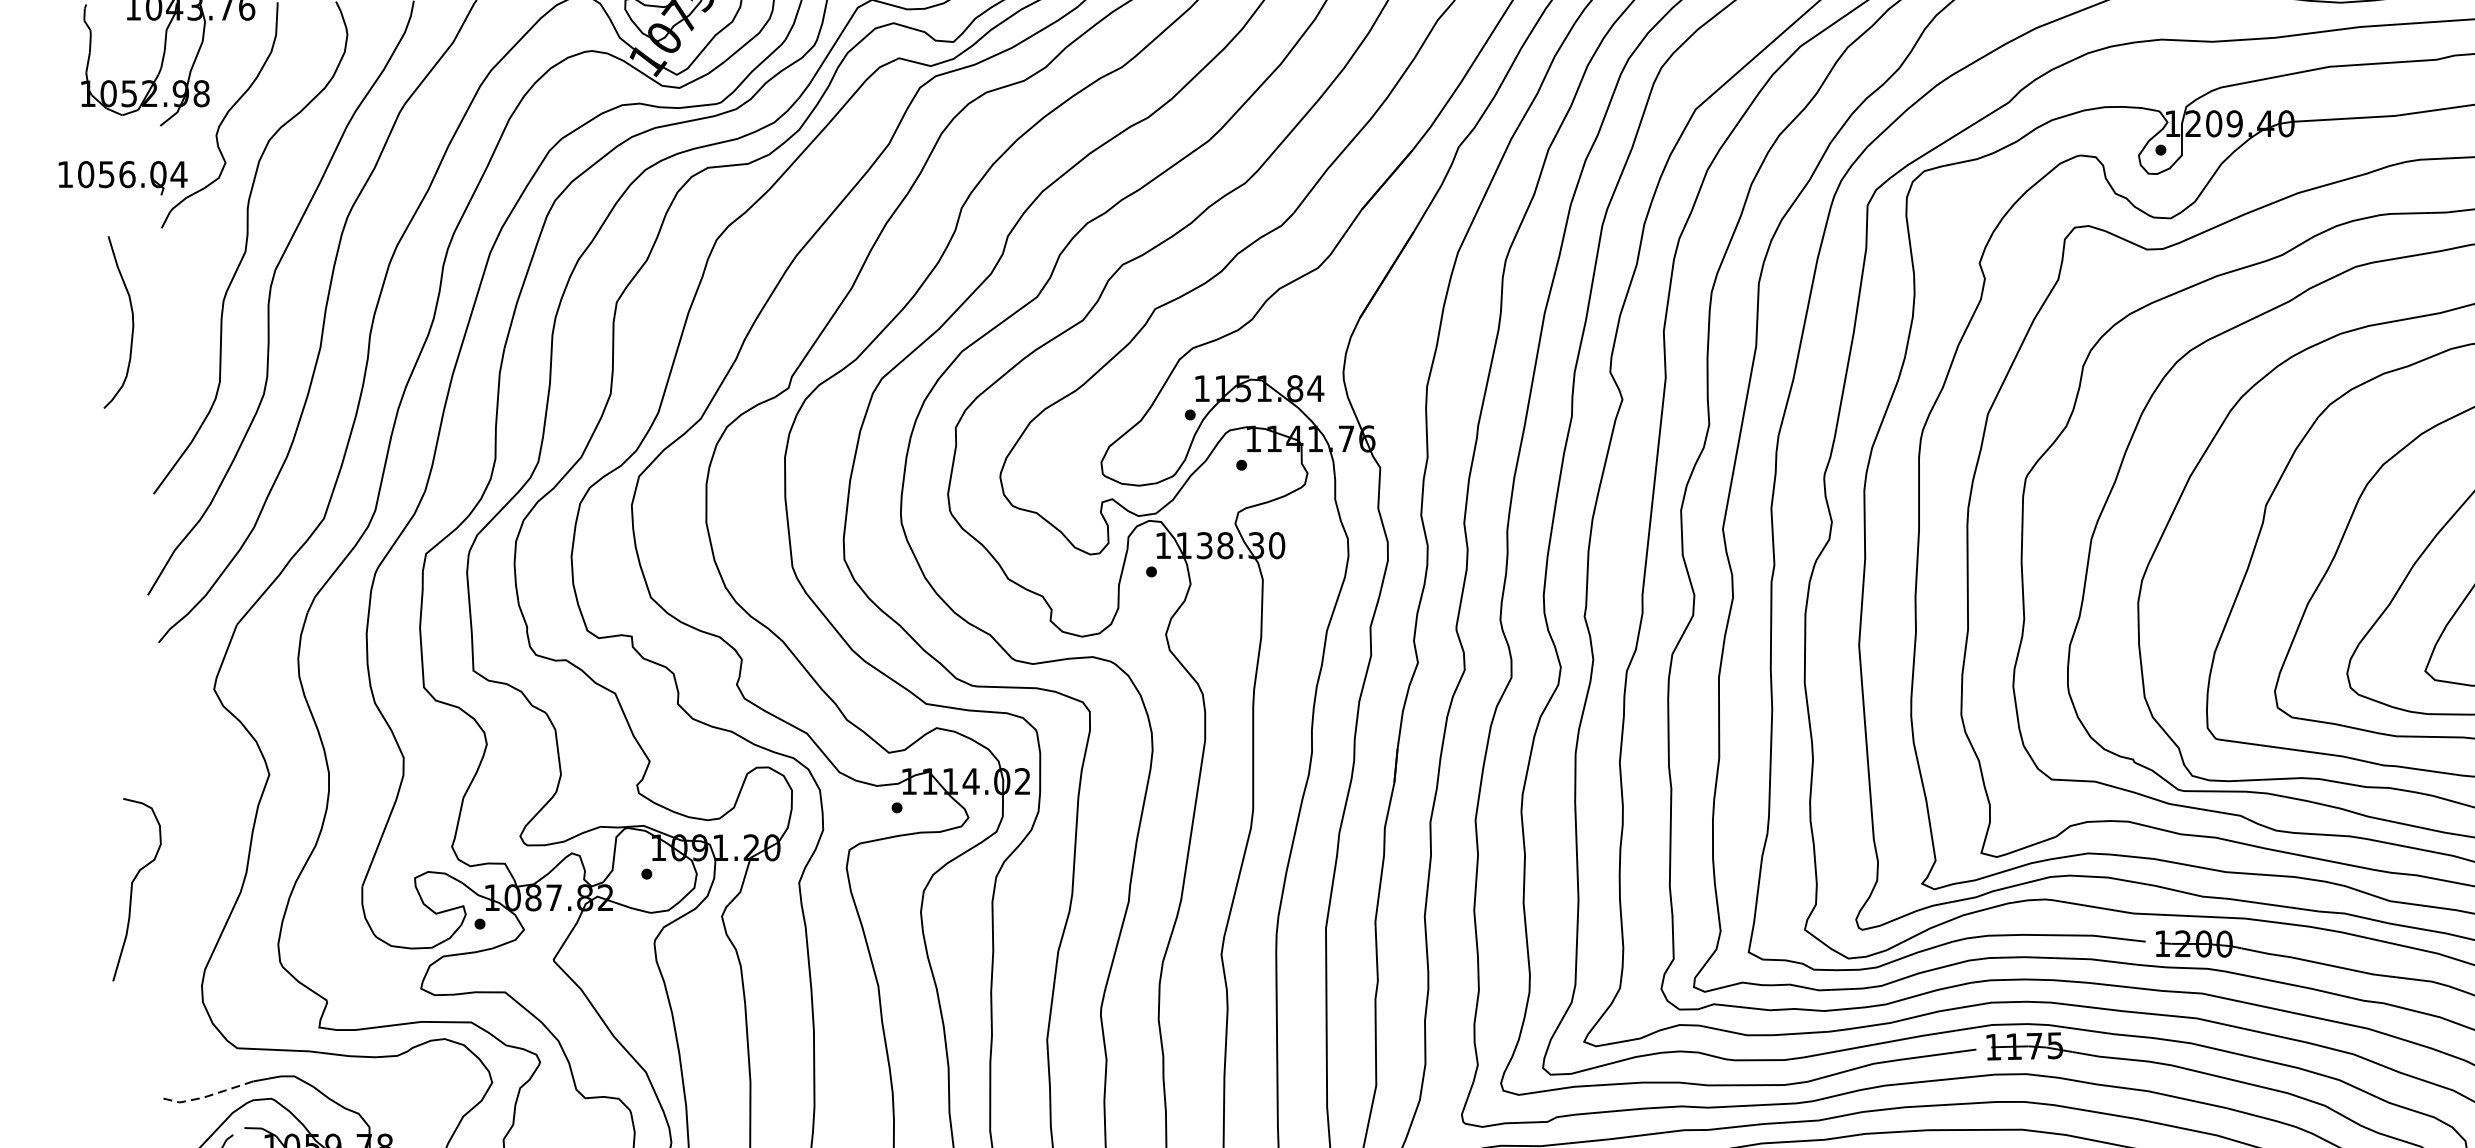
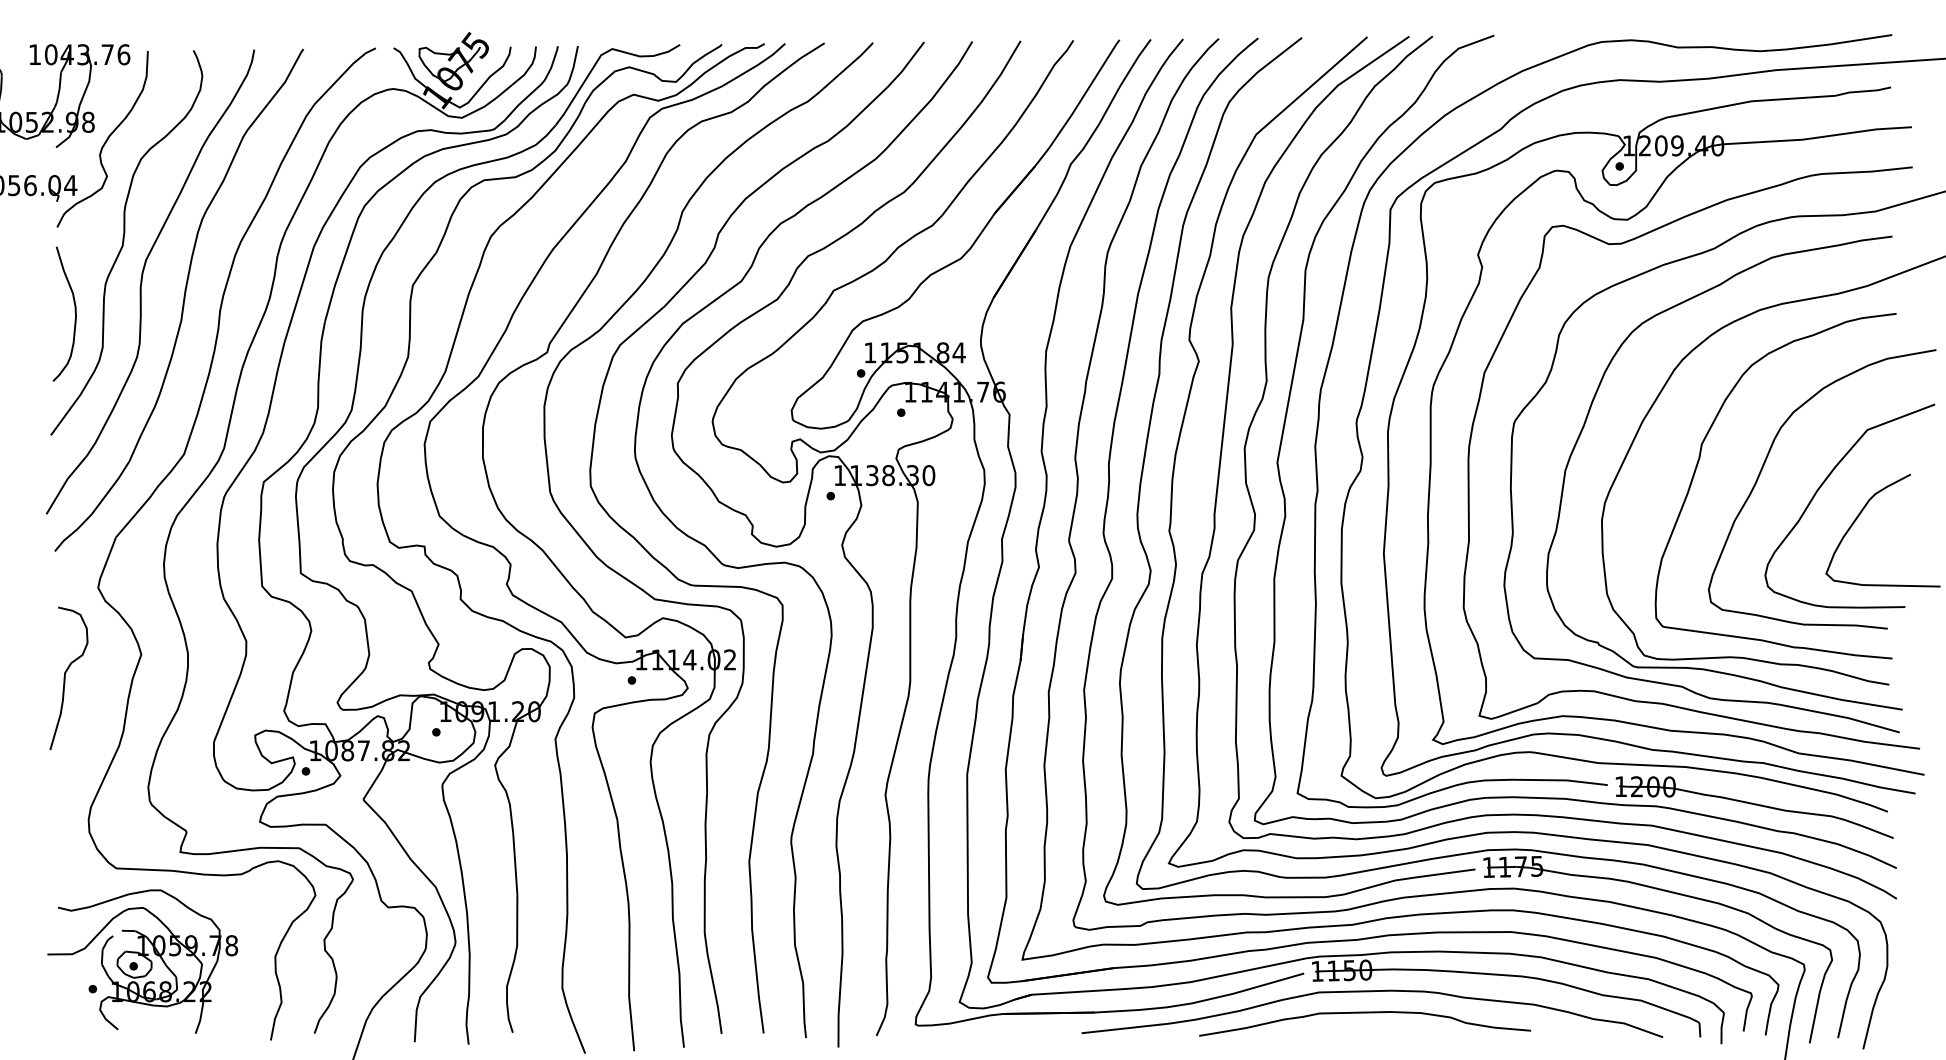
curve: (131, 319) -> (74, 311), moved
curve: (132, 889) -> (65, 678), moved
line: (206, 1097) -> (92, 906), dashed -> solid

